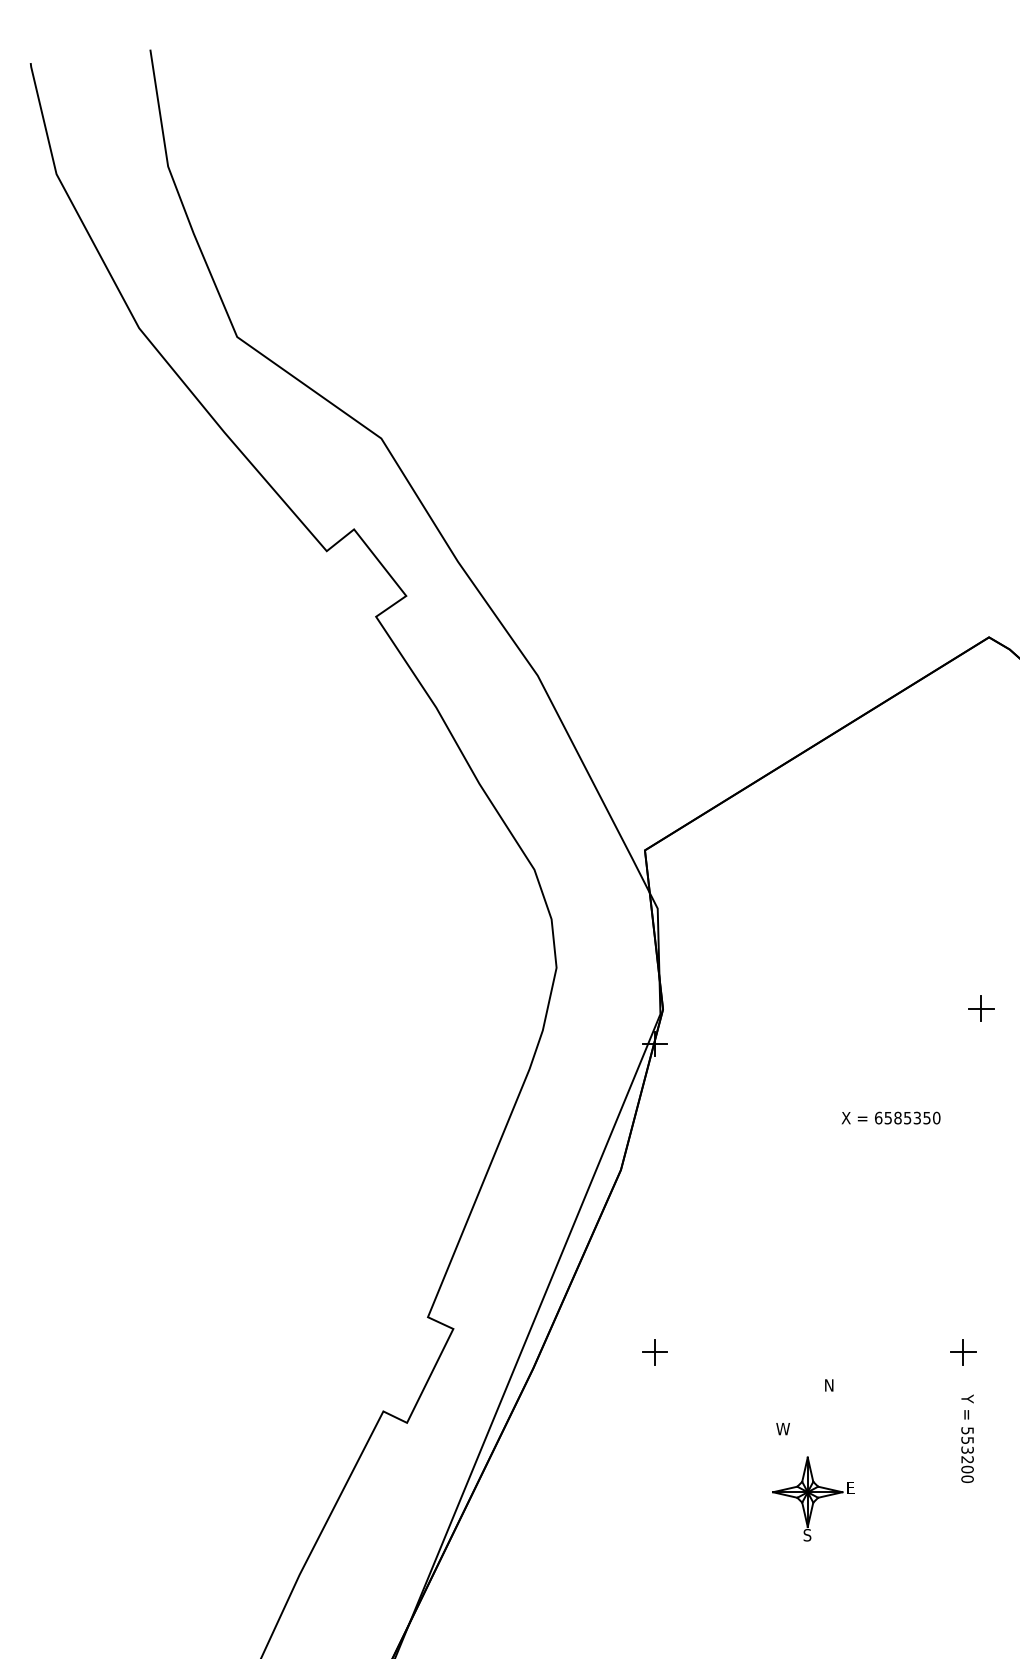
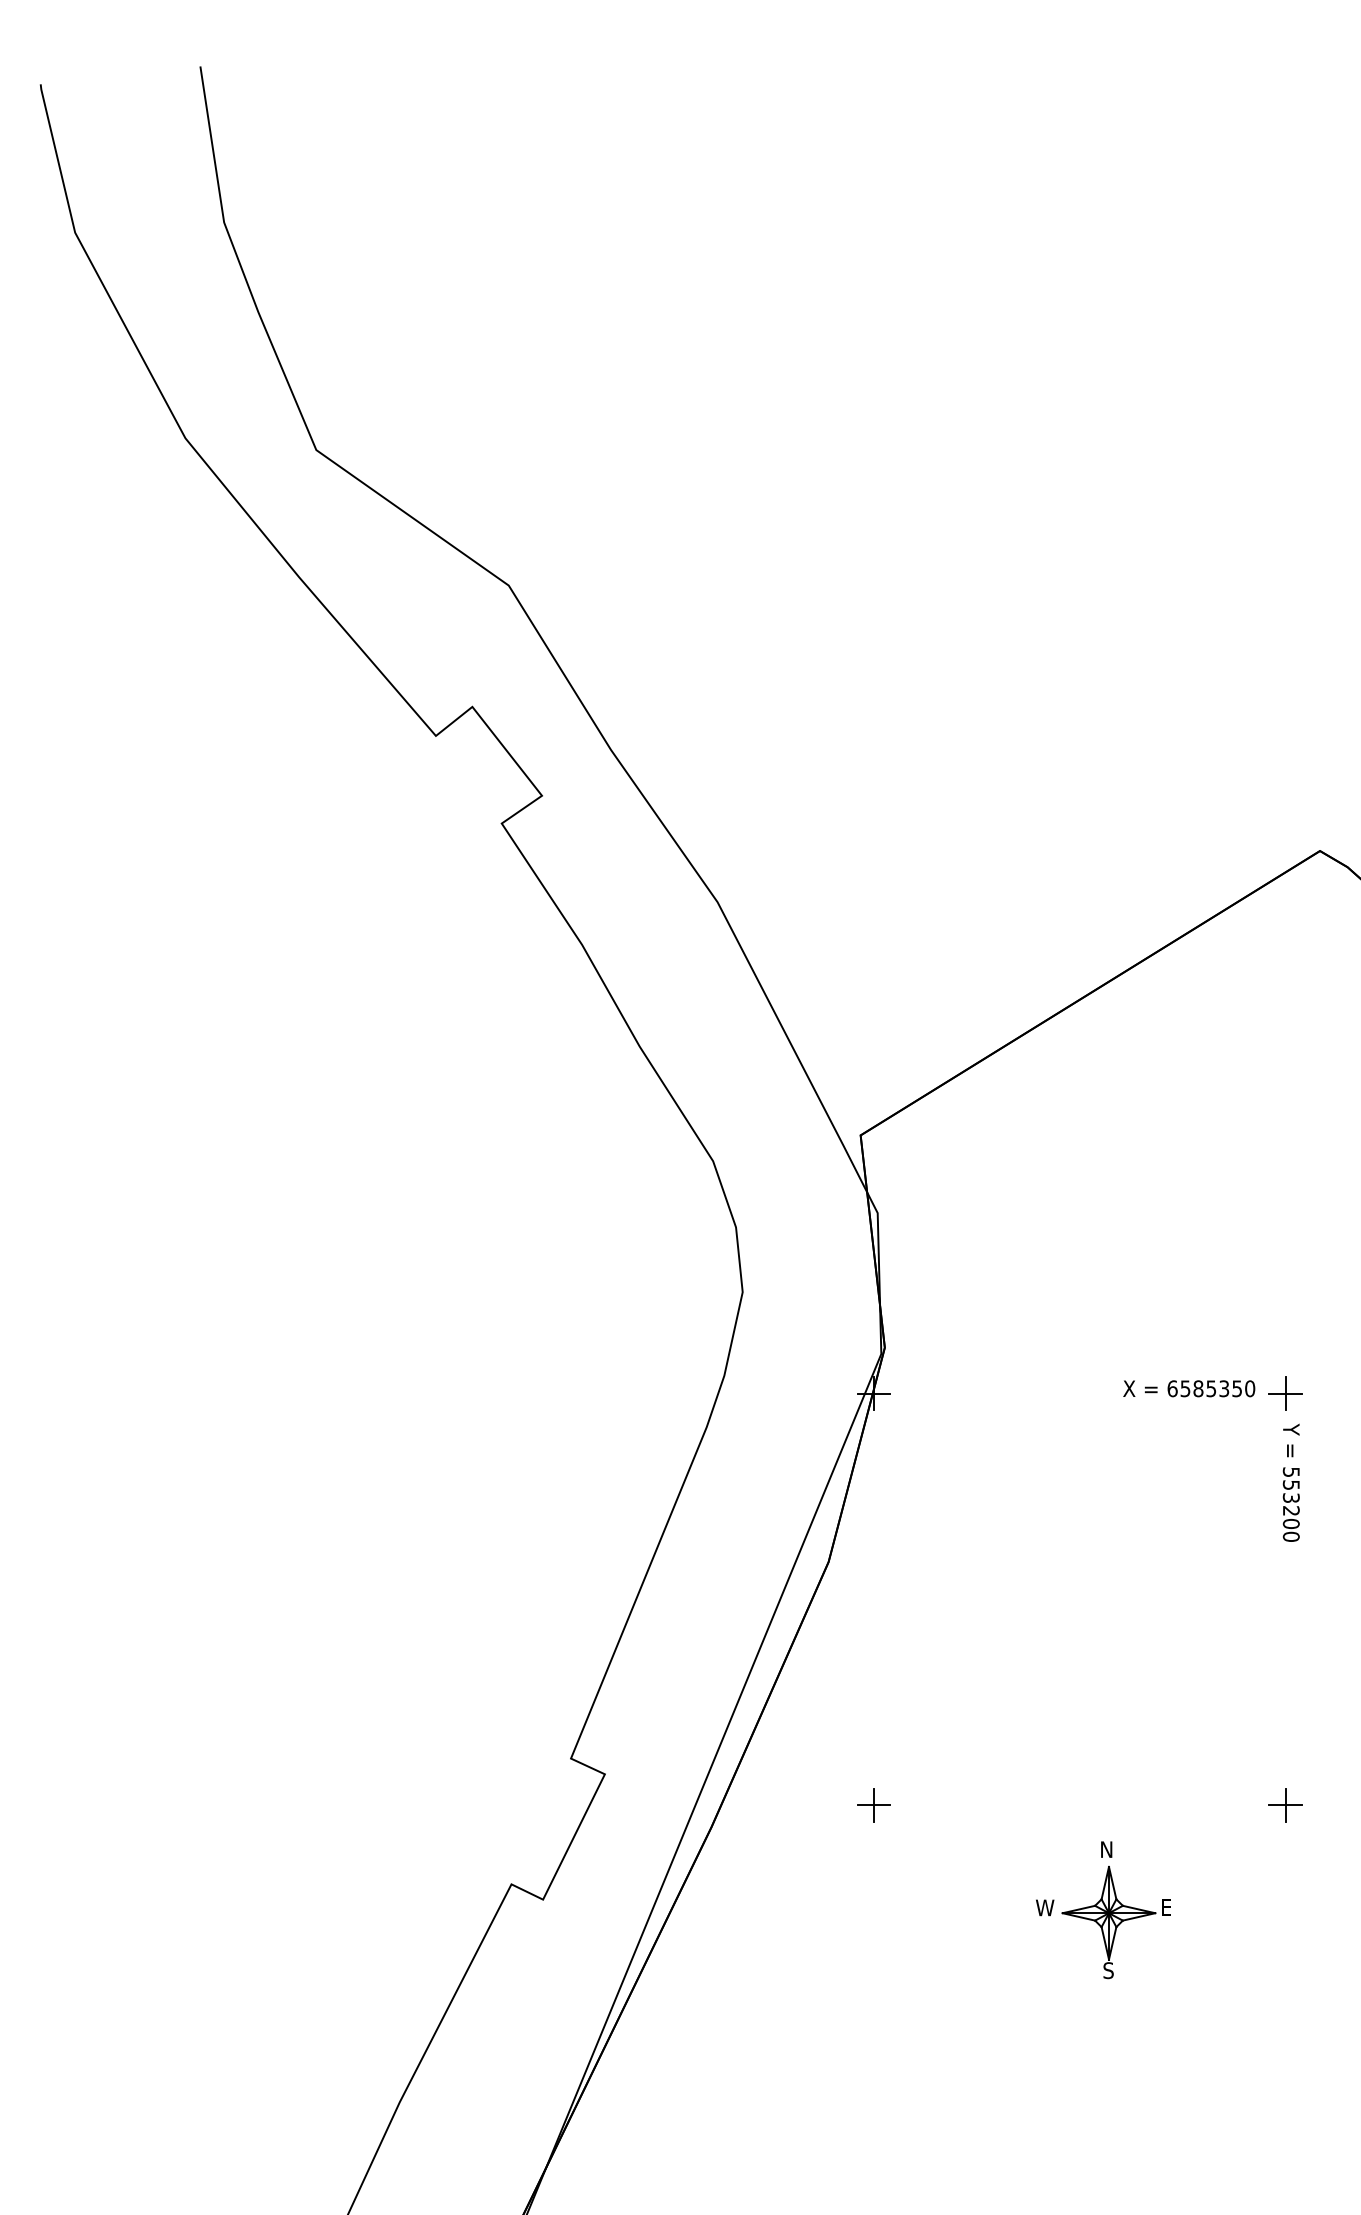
part: (981, 1008) -> (1285, 1393), moved
text: (891, 1117) -> (1189, 1388), moved
text: (966, 1438) -> (1290, 1482), moved
part: (812, 1499) -> (1115, 1922), moved

